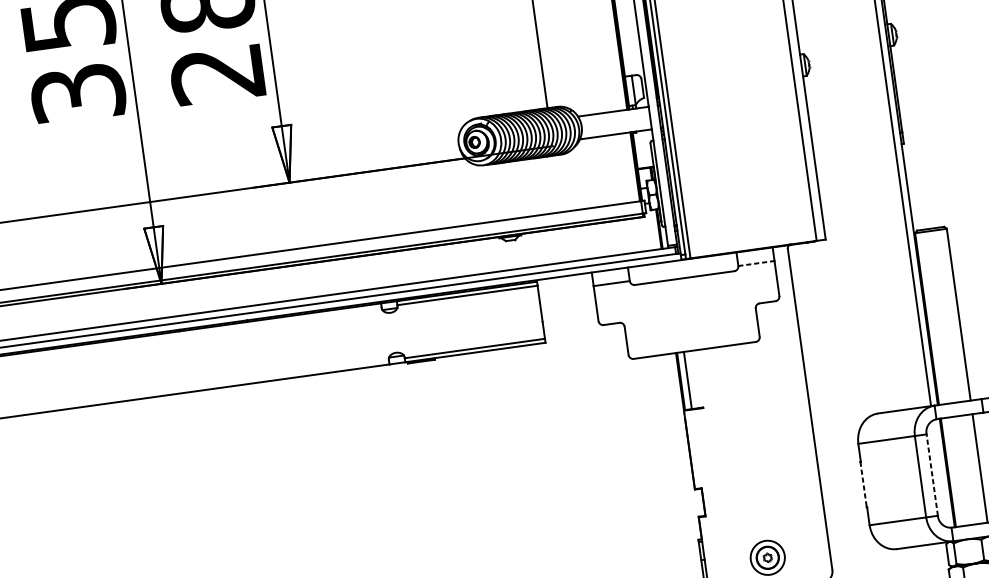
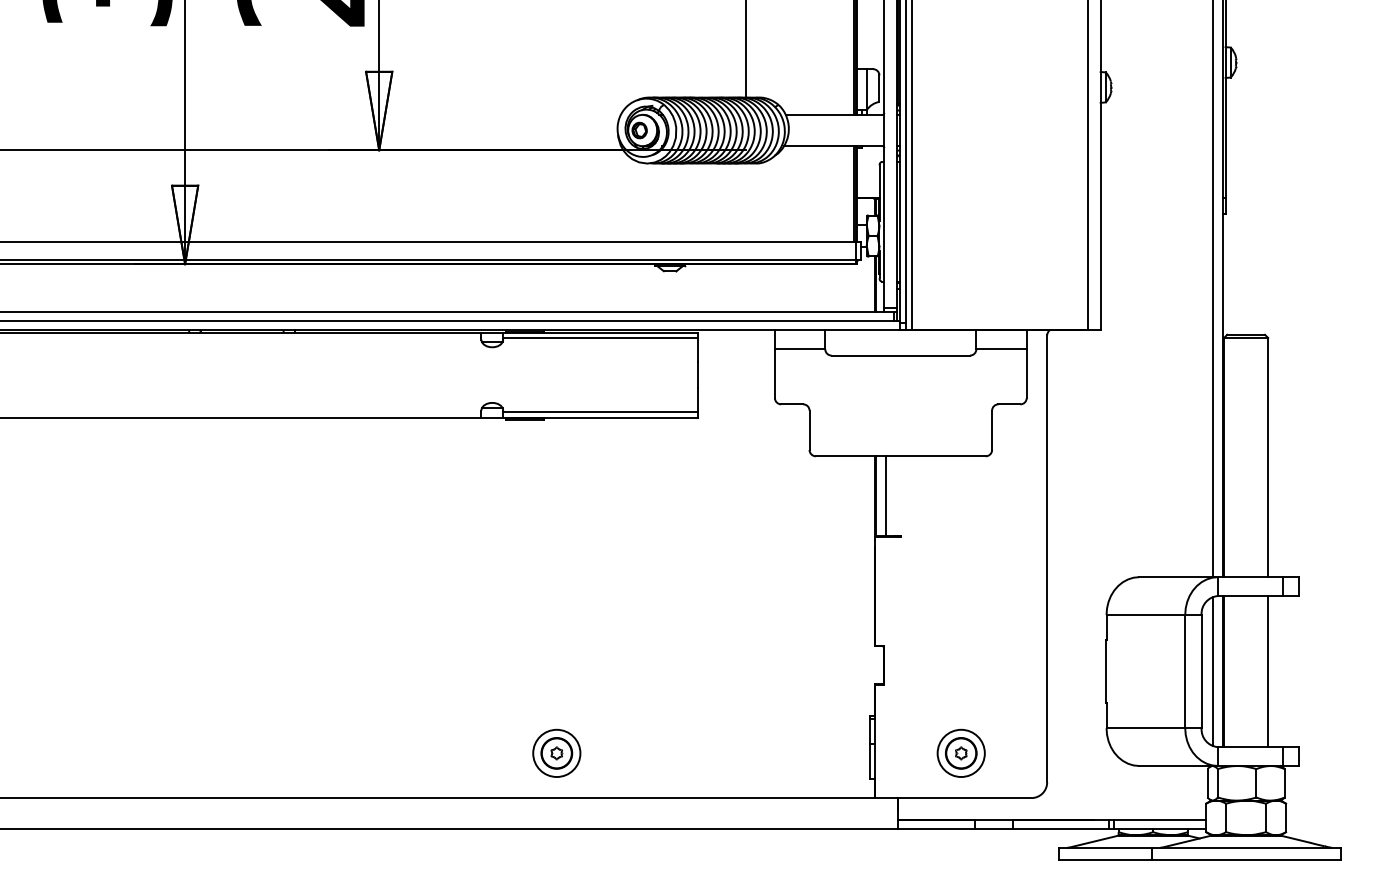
line: (757, 263) -> (1002, 349), dashed -> solid
line: (940, 473) -> (1213, 671), added
line: (932, 475) -> (1201, 671), dashed -> solid
line: (863, 484) -> (1106, 671), dashed -> solid

